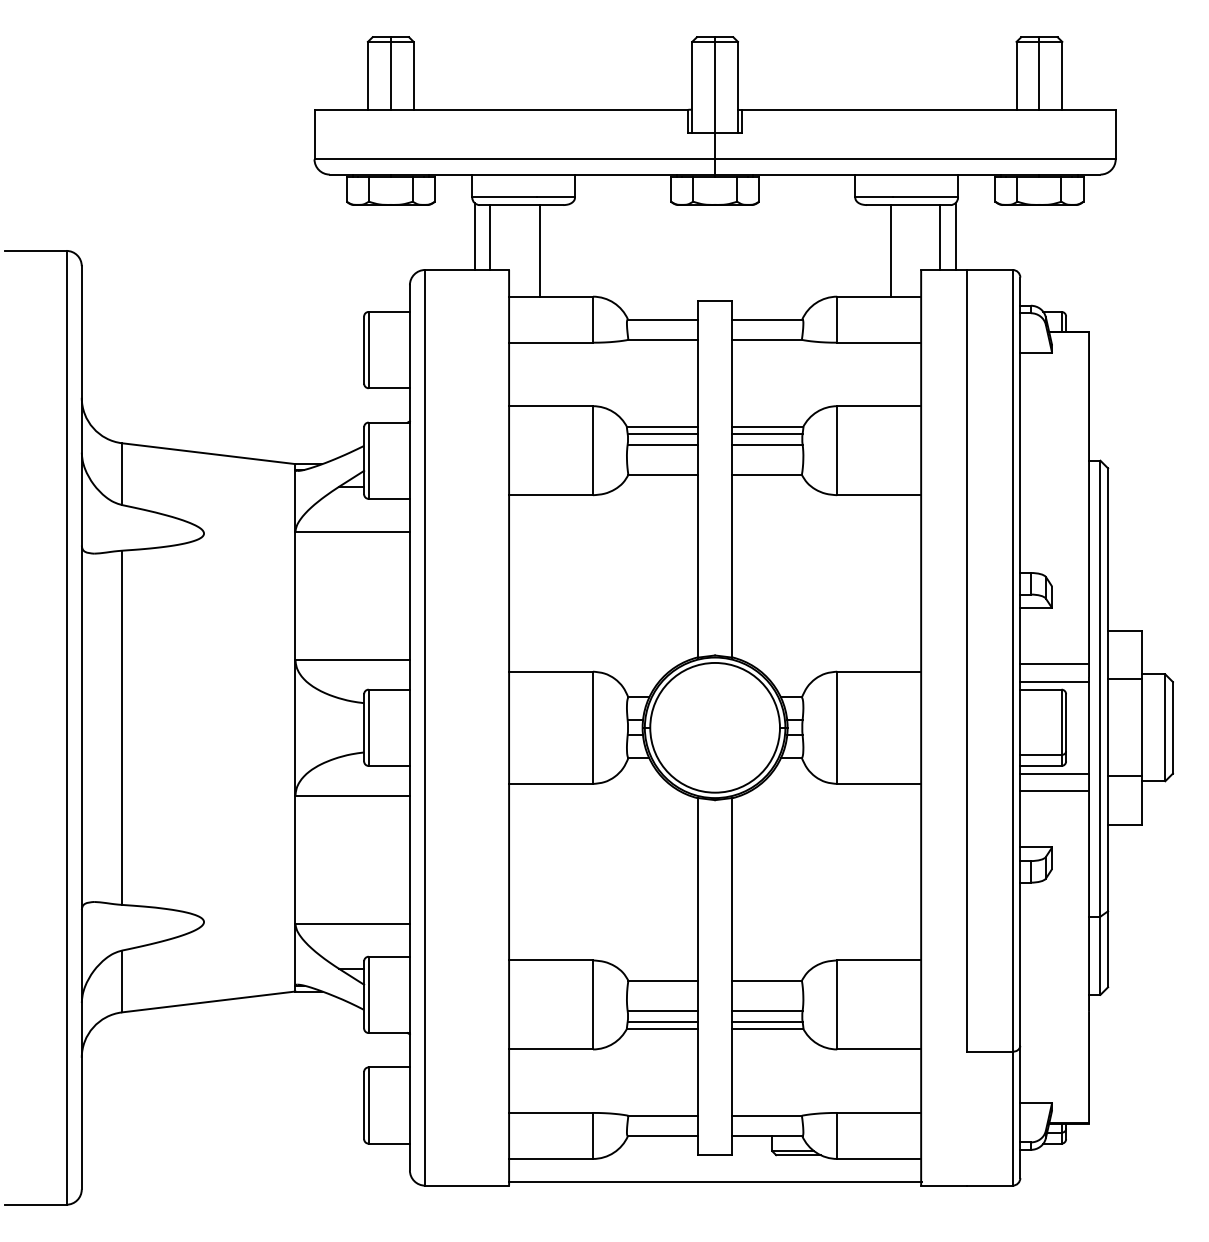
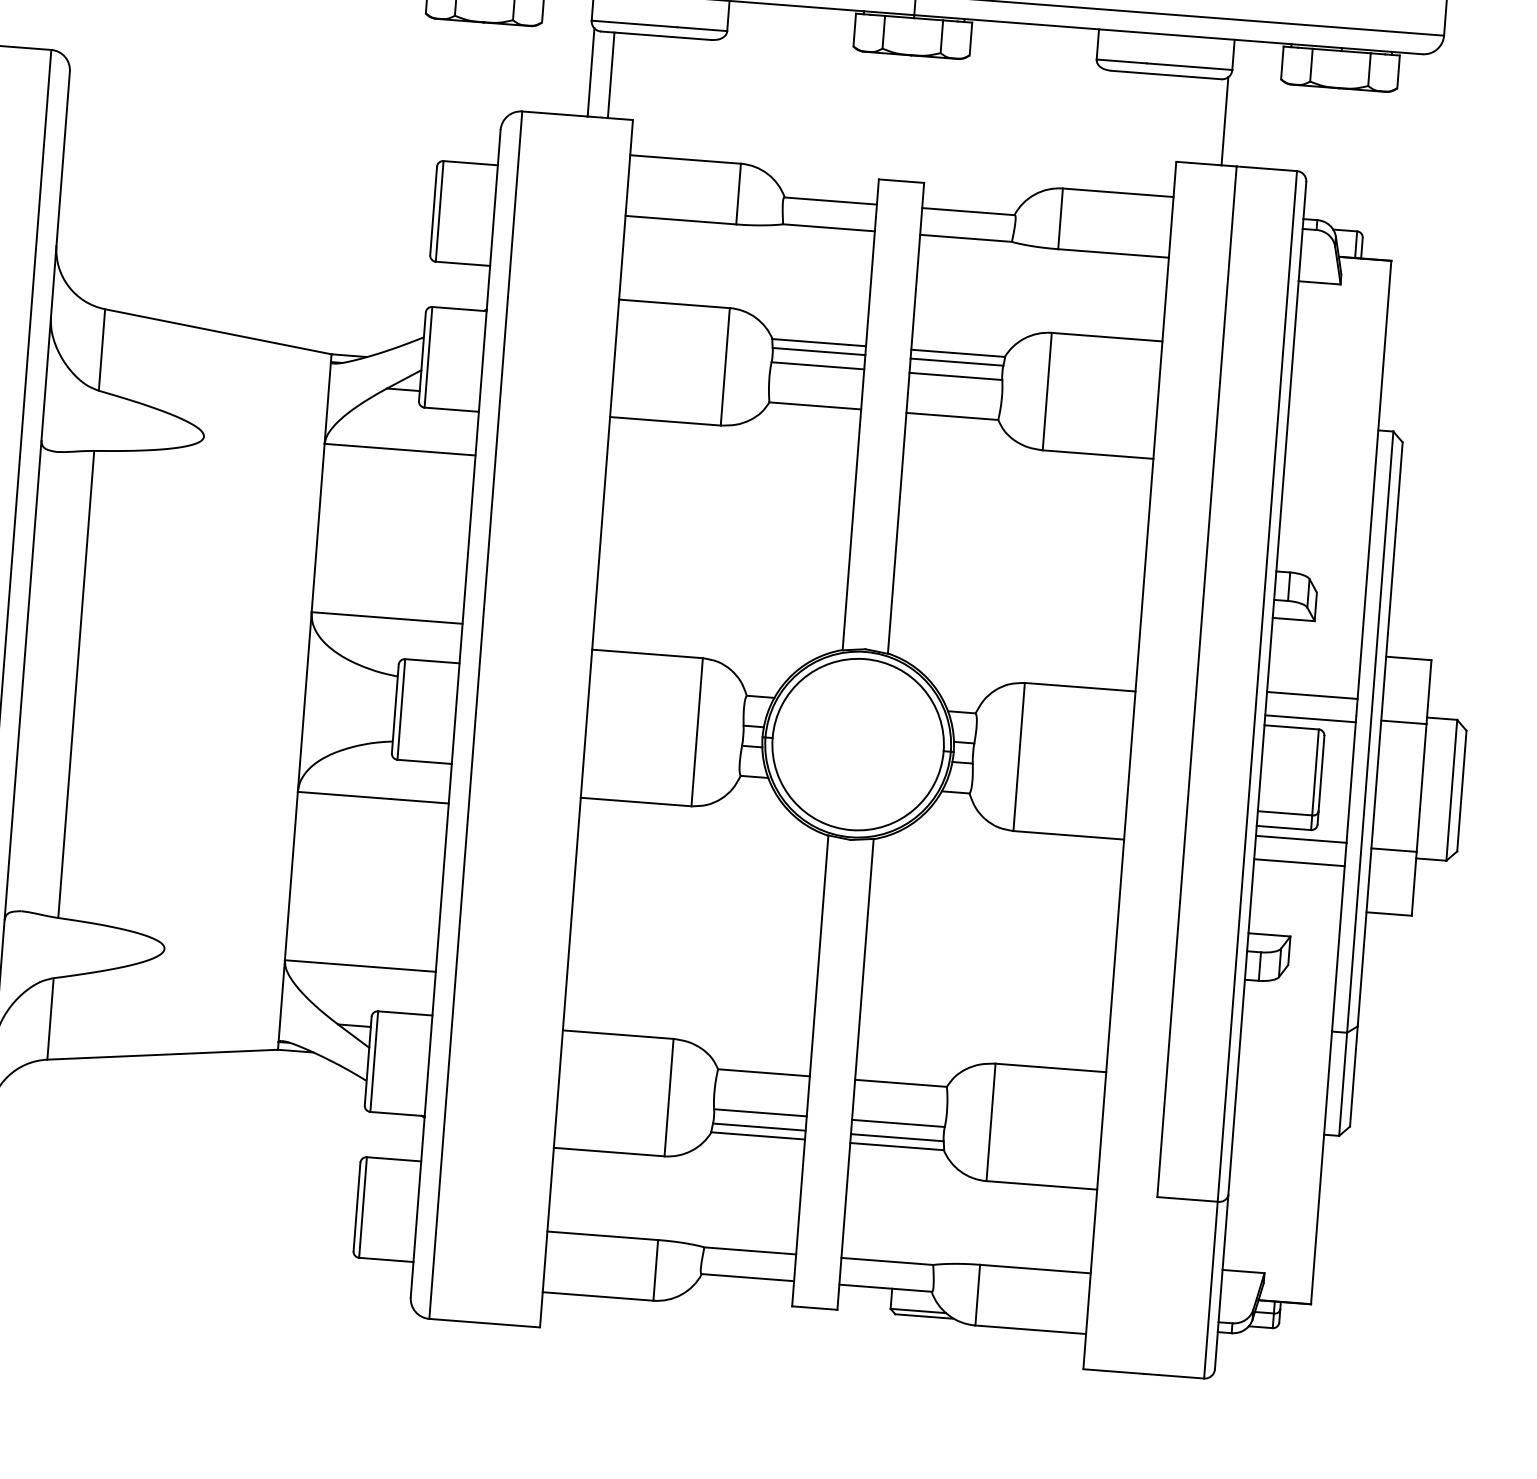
line: (940, 237) -> (1205, 120), removed
line: (539, 250) -> (675, 97), removed
line: (890, 250) -> (1137, 133), removed
line: (715, 1181) -> (812, 1342), removed

